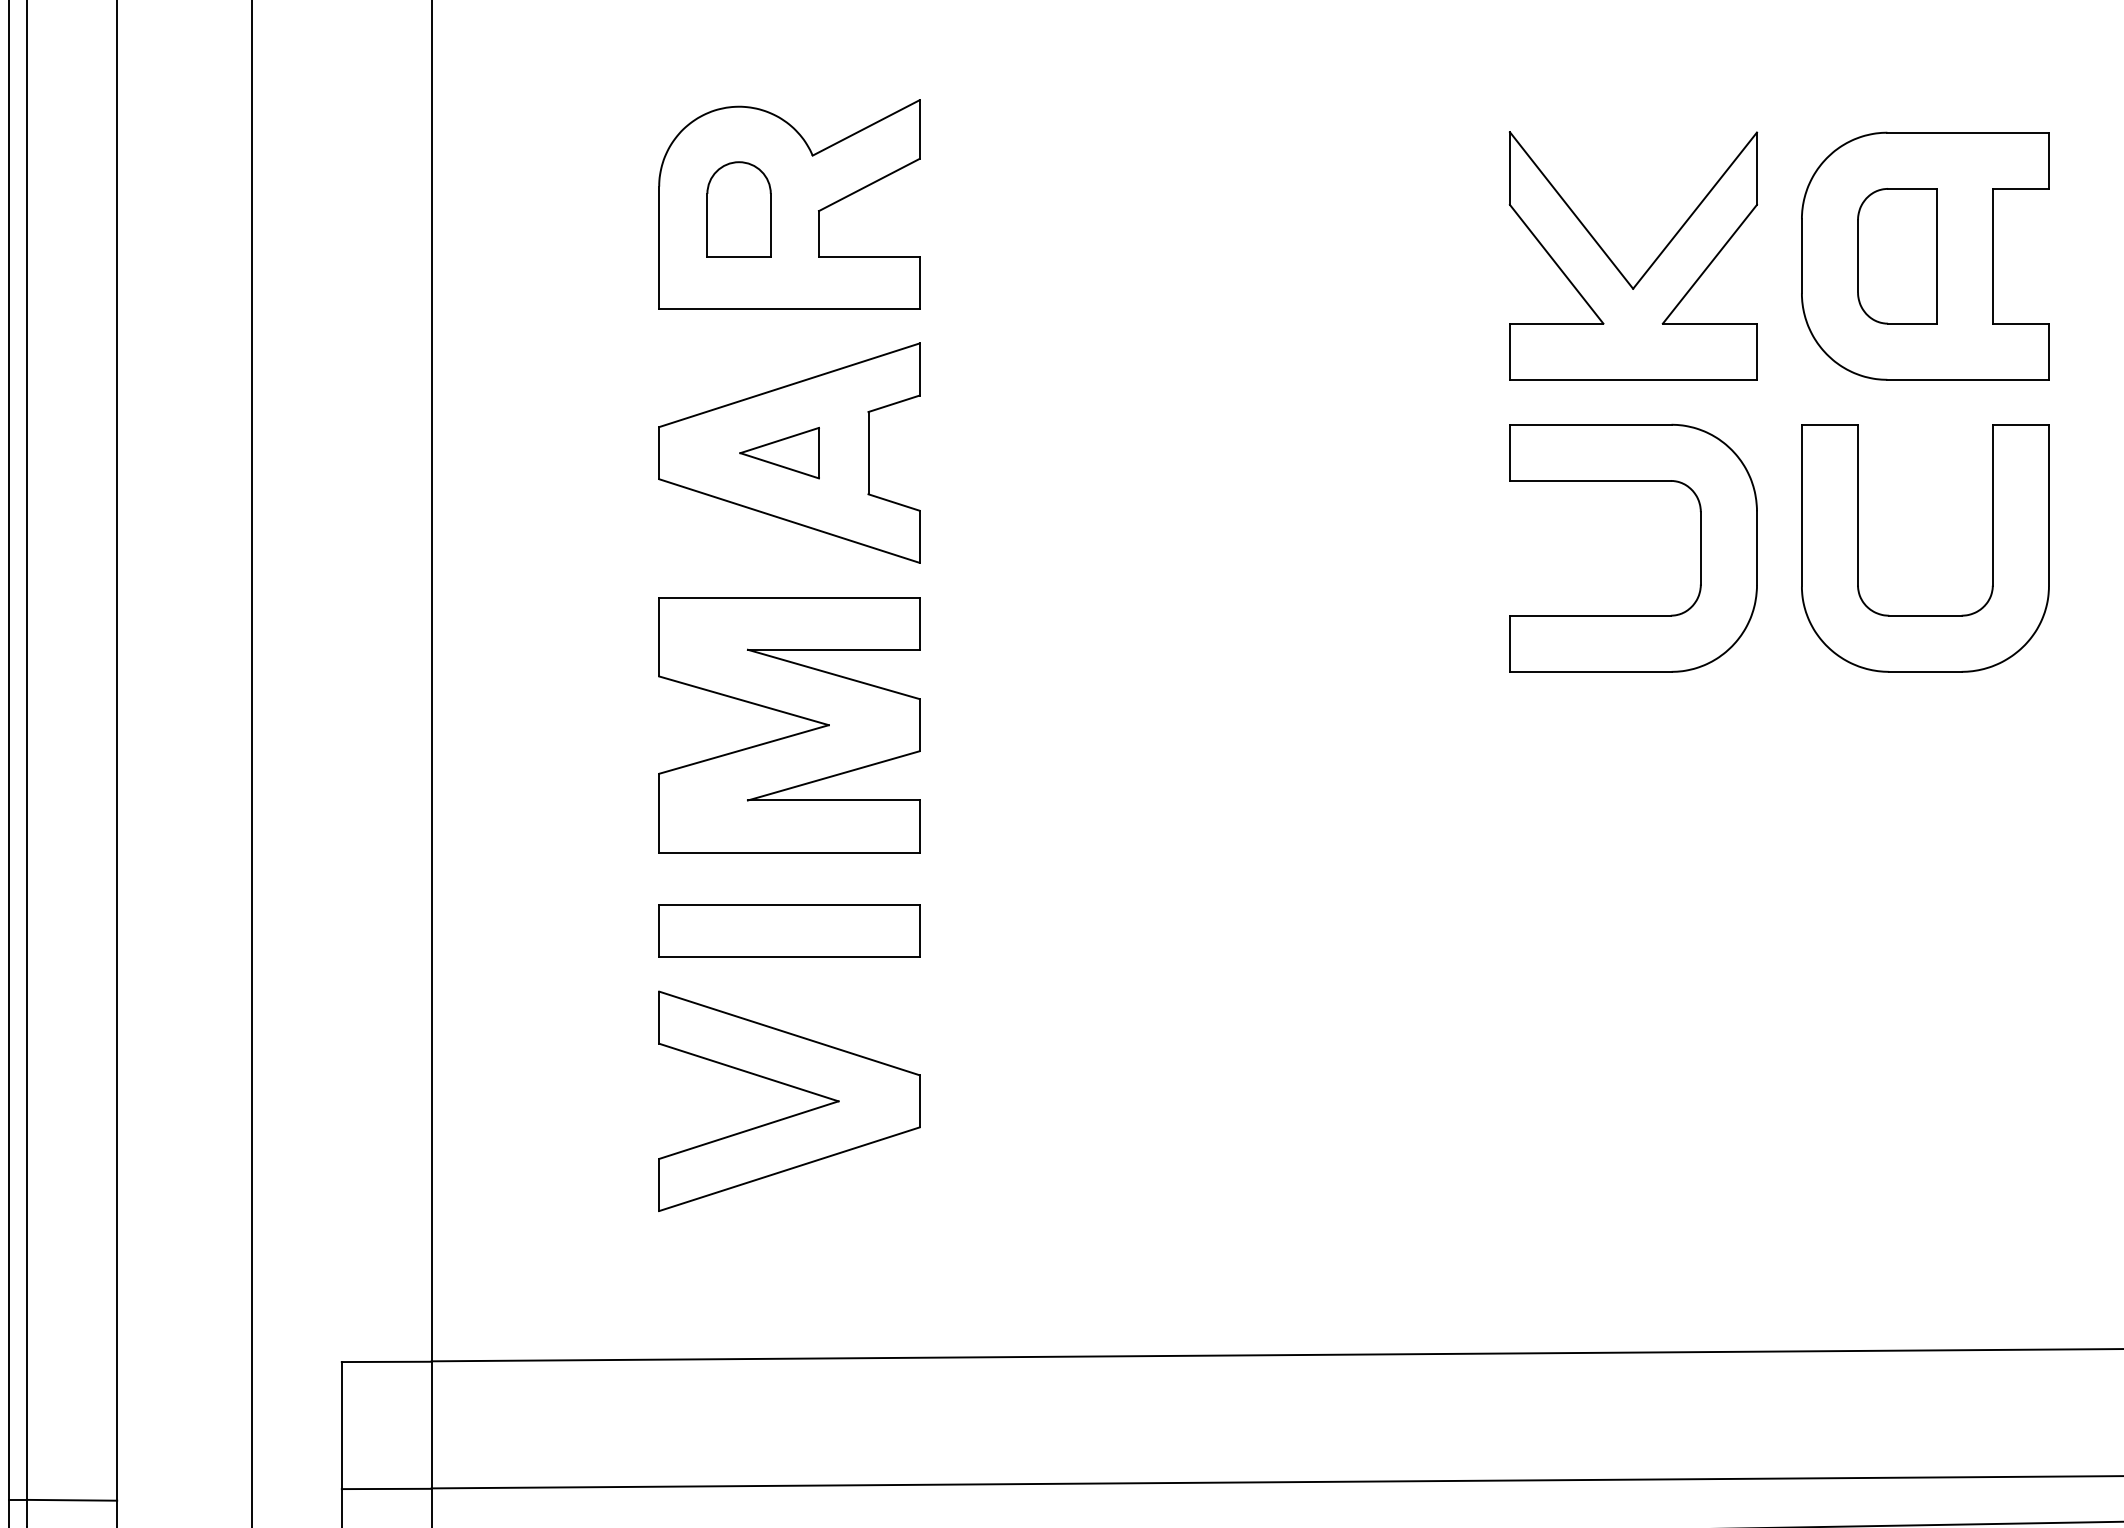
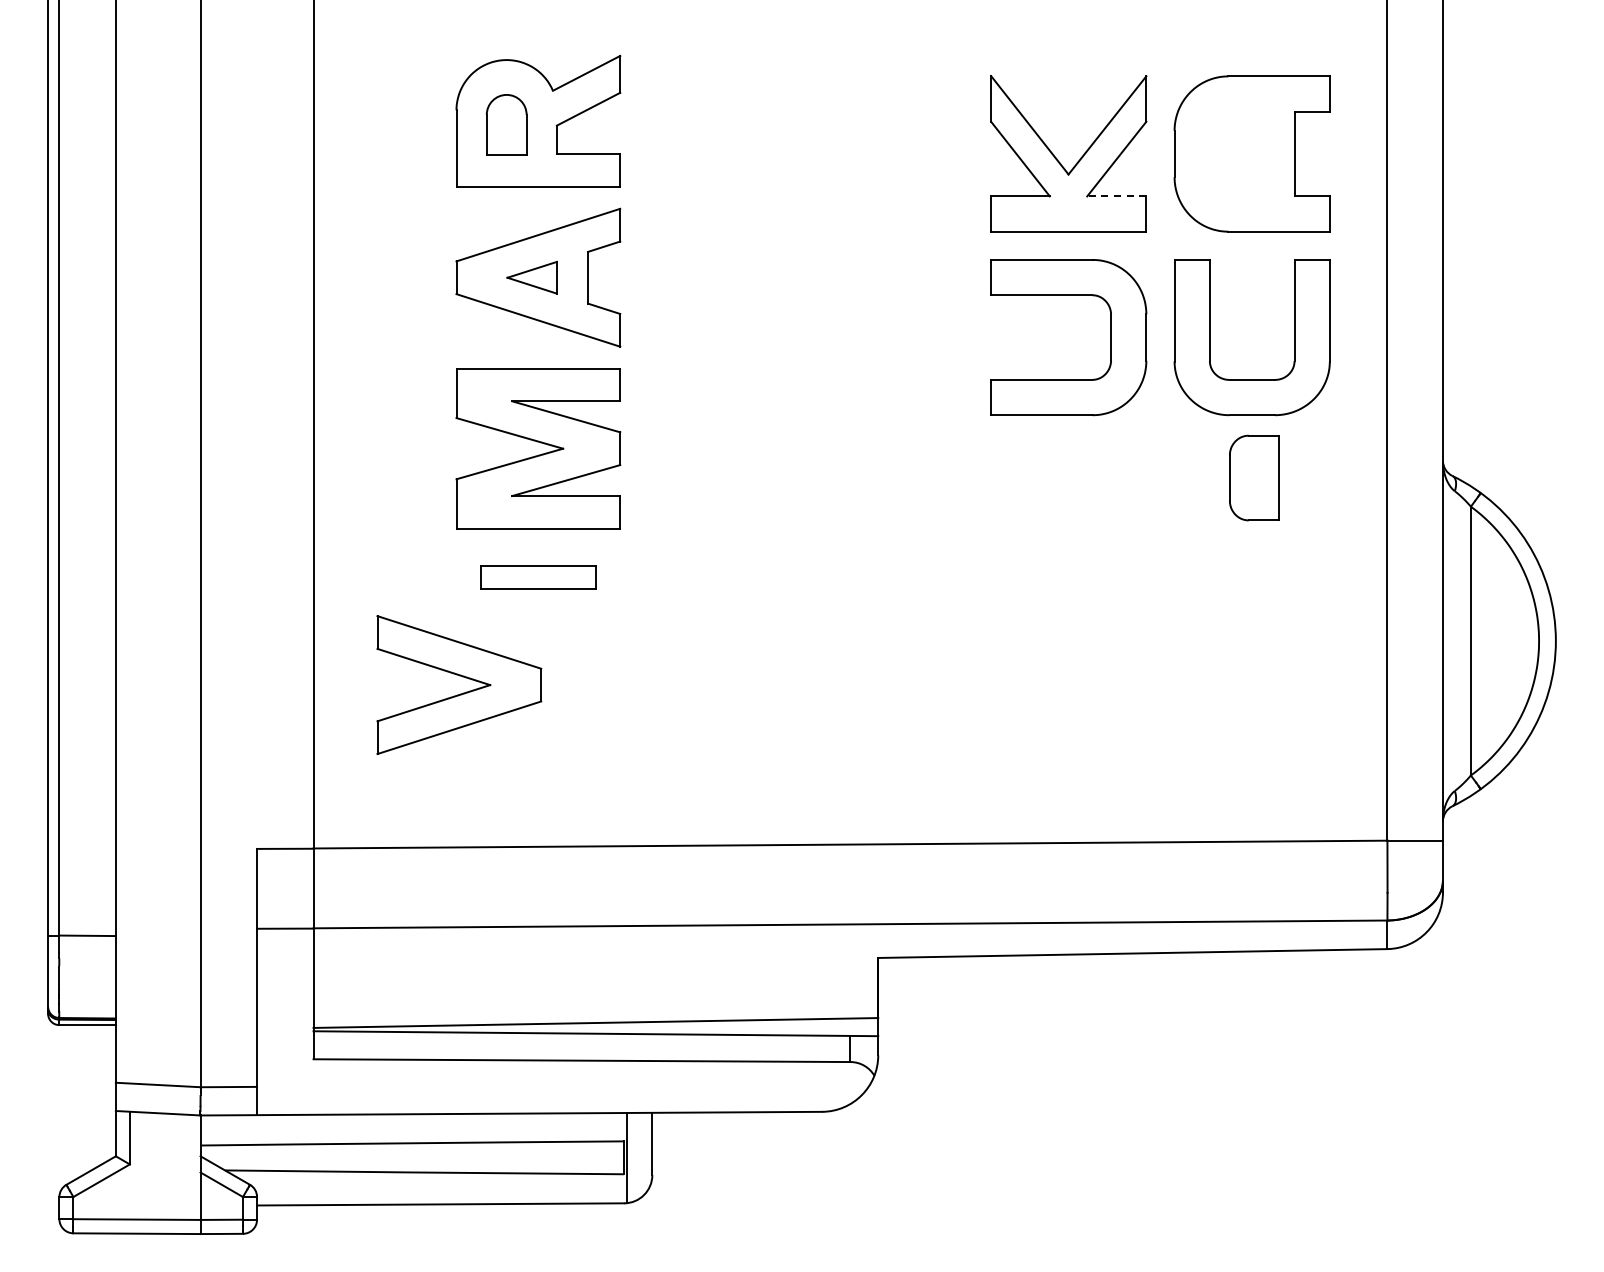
part: (1897, 255) -> (1254, 477), moved
line: (1709, 323) -> (1116, 196), solid -> dashed
part: (789, 930) -> (538, 577), size x0.7
part: (794, 1089) -> (462, 677), moved

